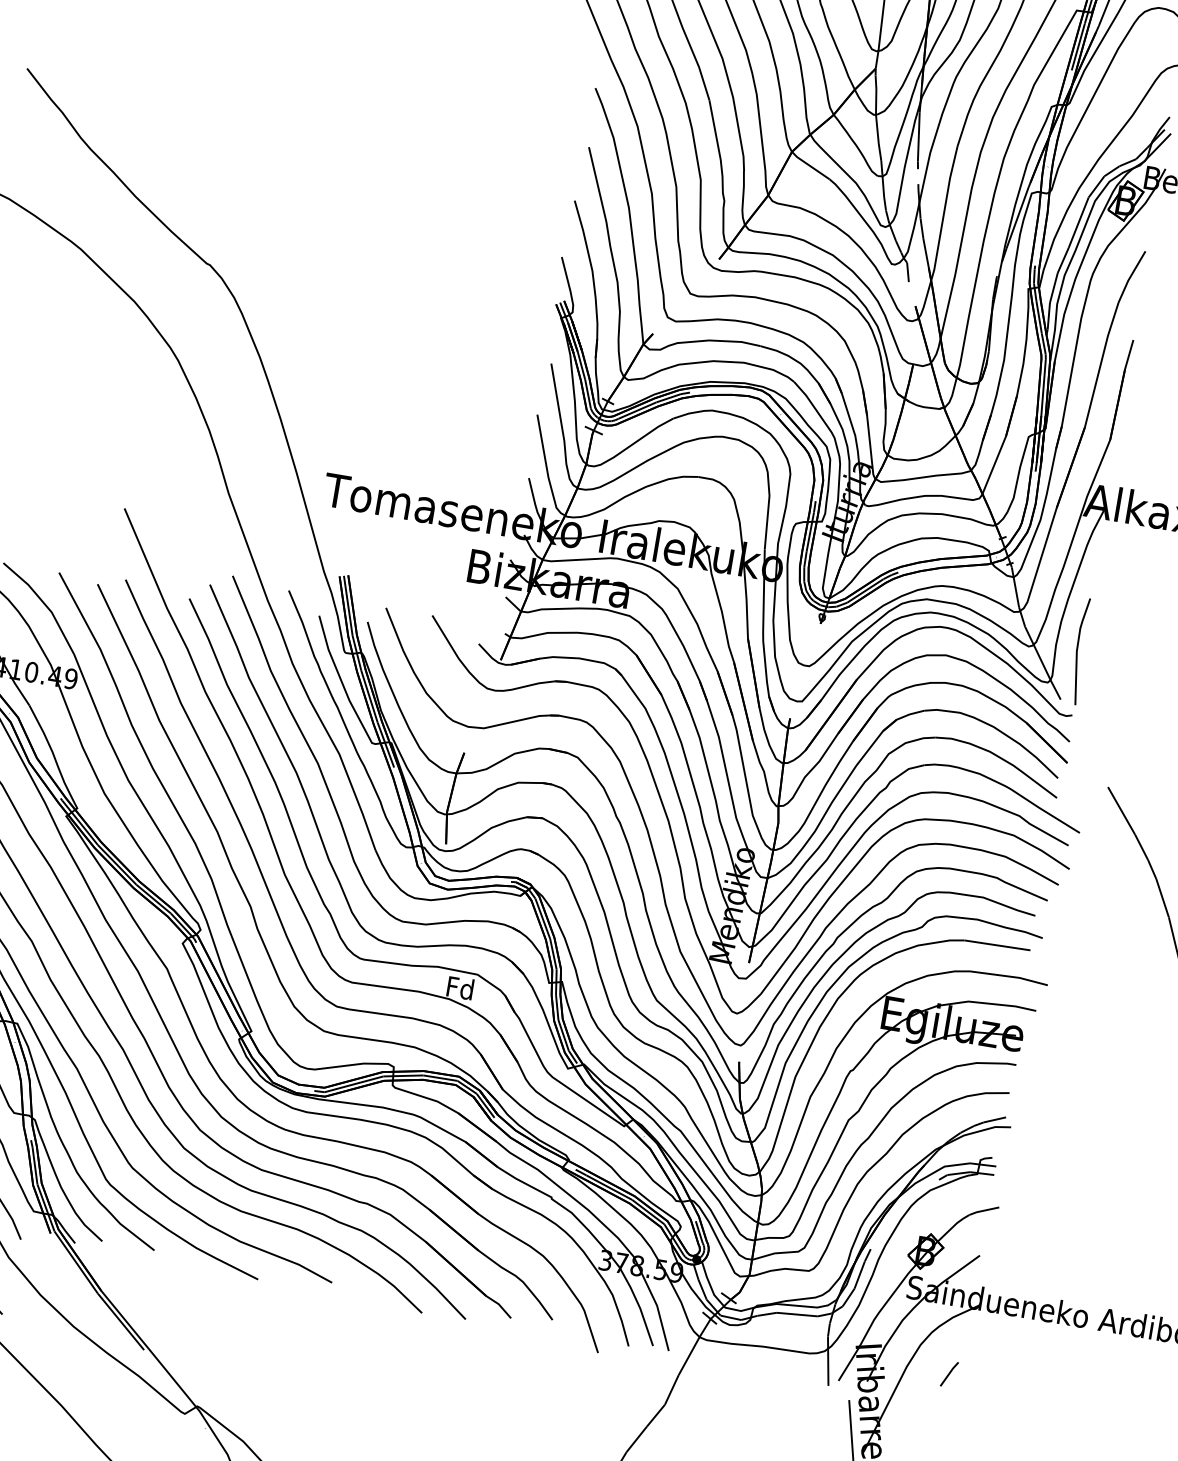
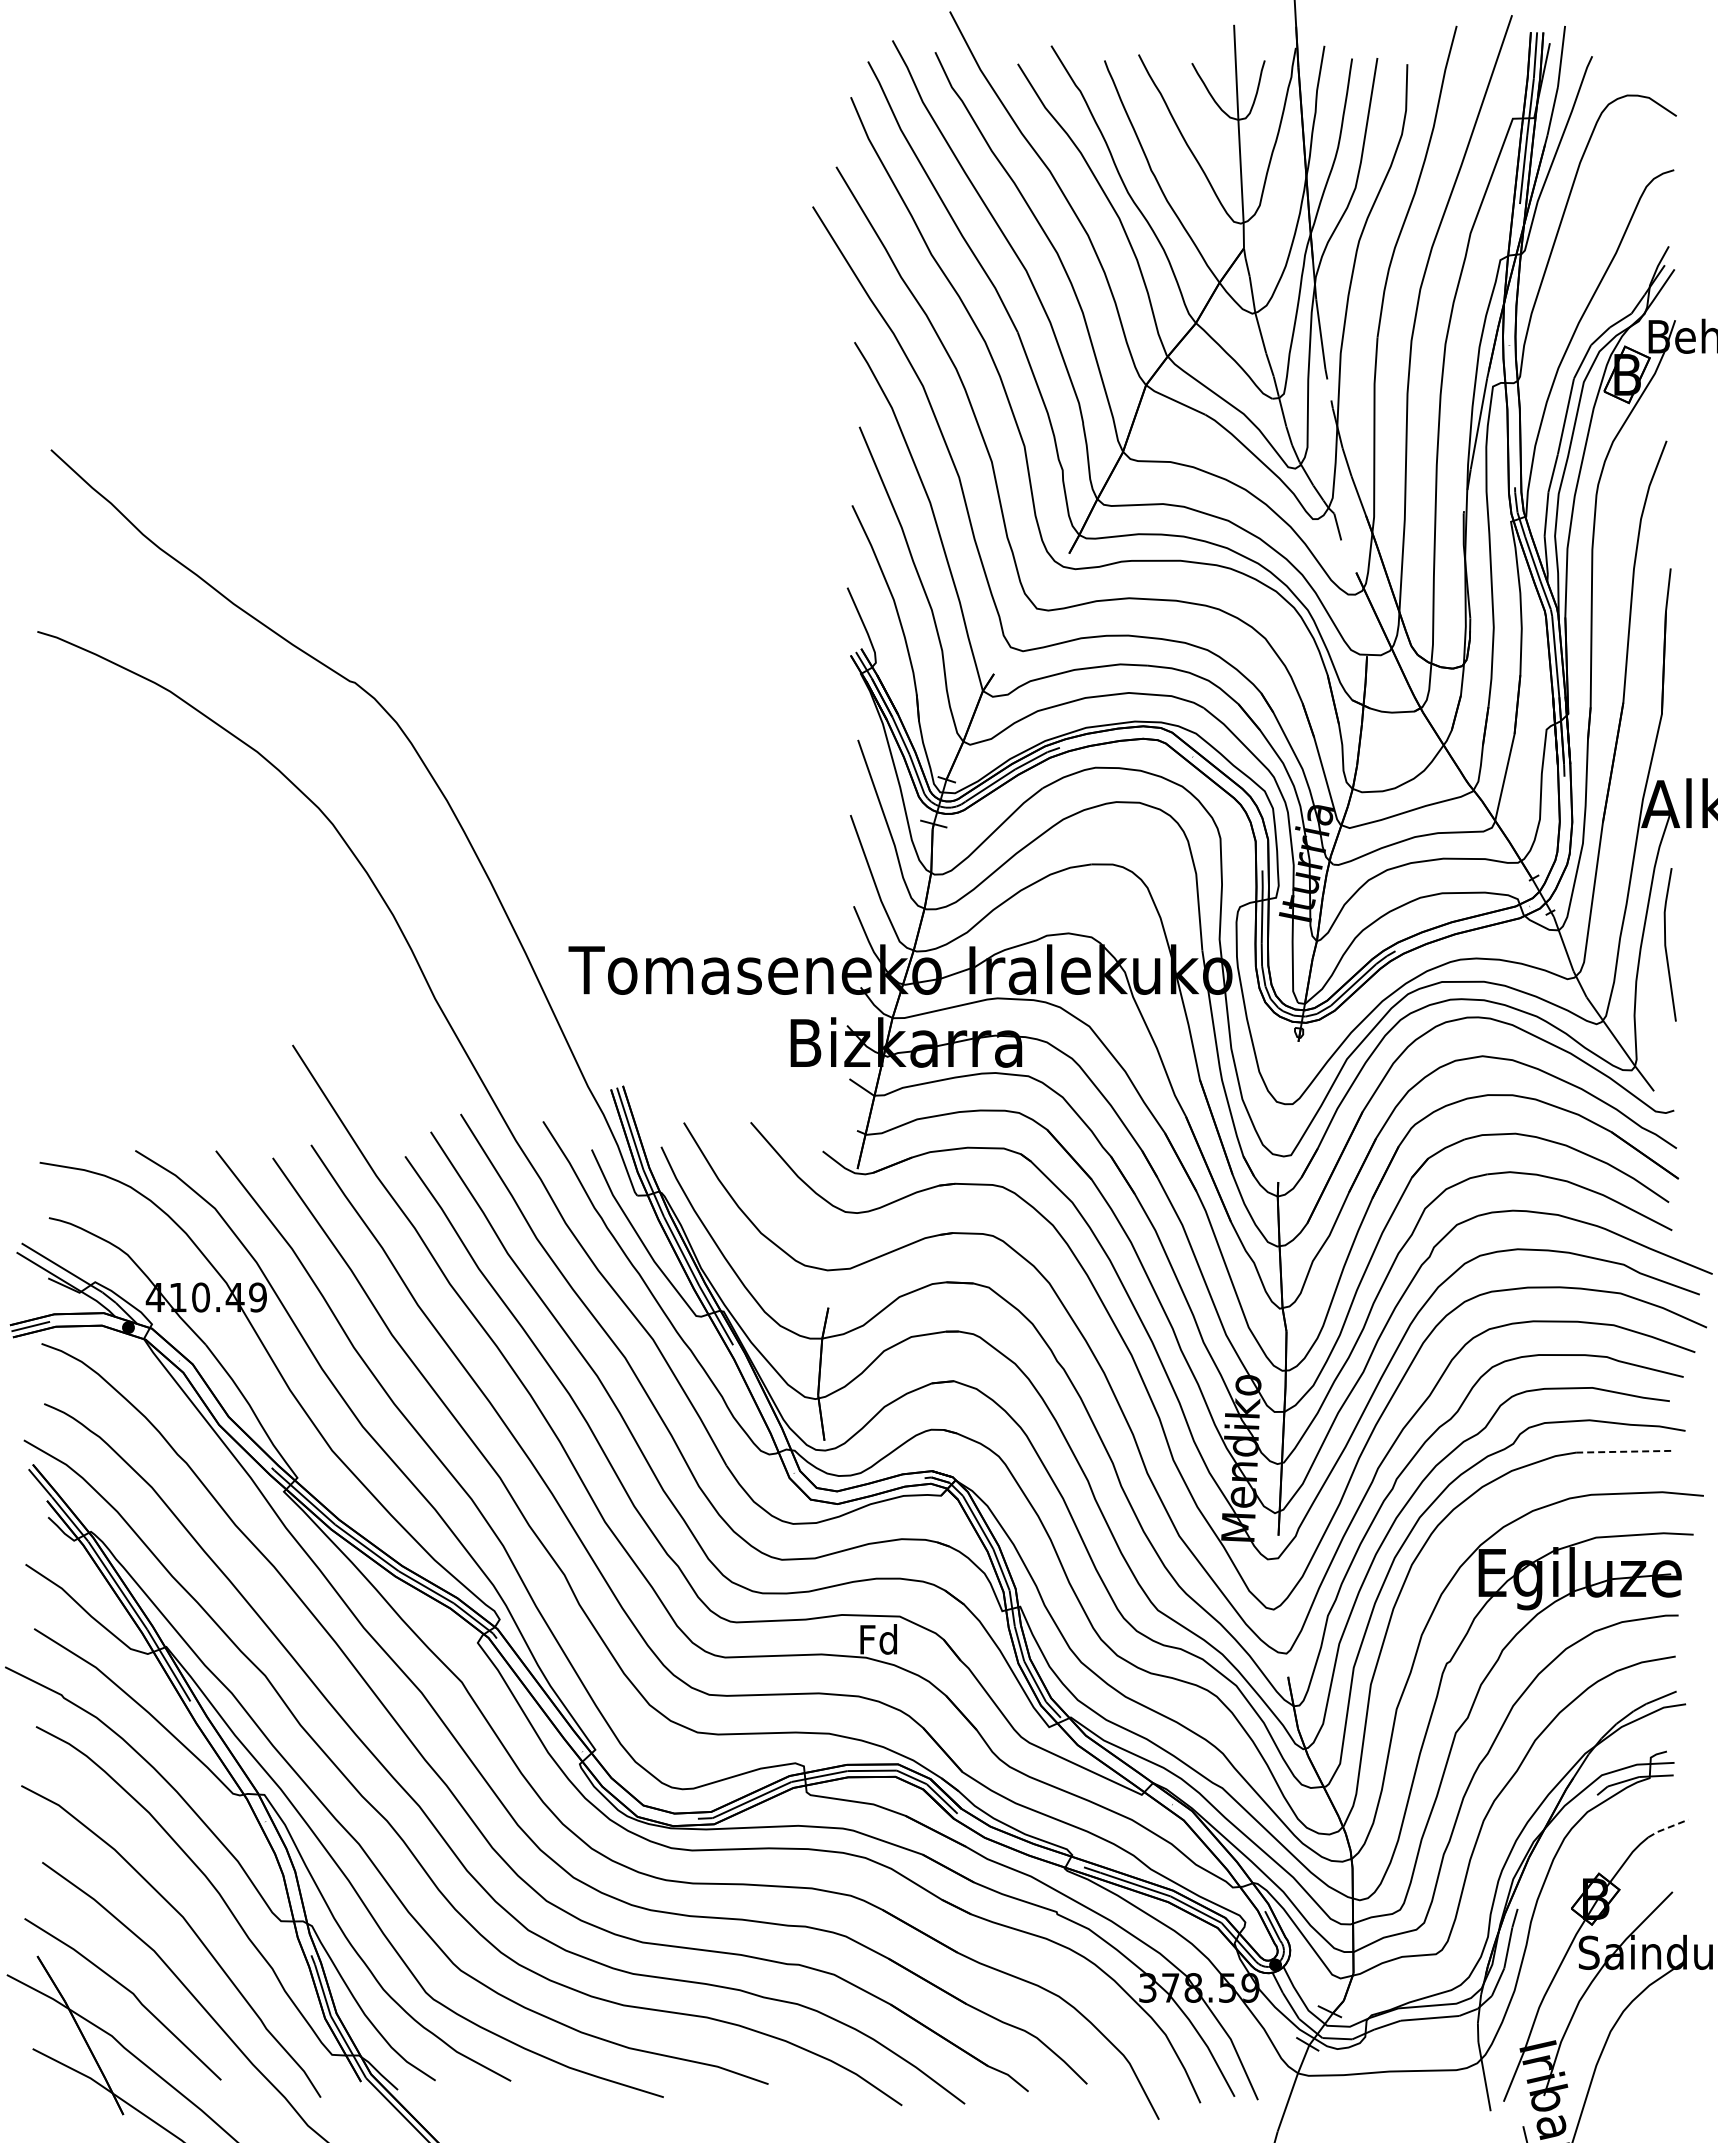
line: (1077, 650) -> (1666, 944), moved
line: (997, 945) -> (1623, 1451), solid -> dashed
line: (983, 1210) -> (1667, 1827), solid -> dashed
line: (949, 1374) -> (1657, 2066), removed

